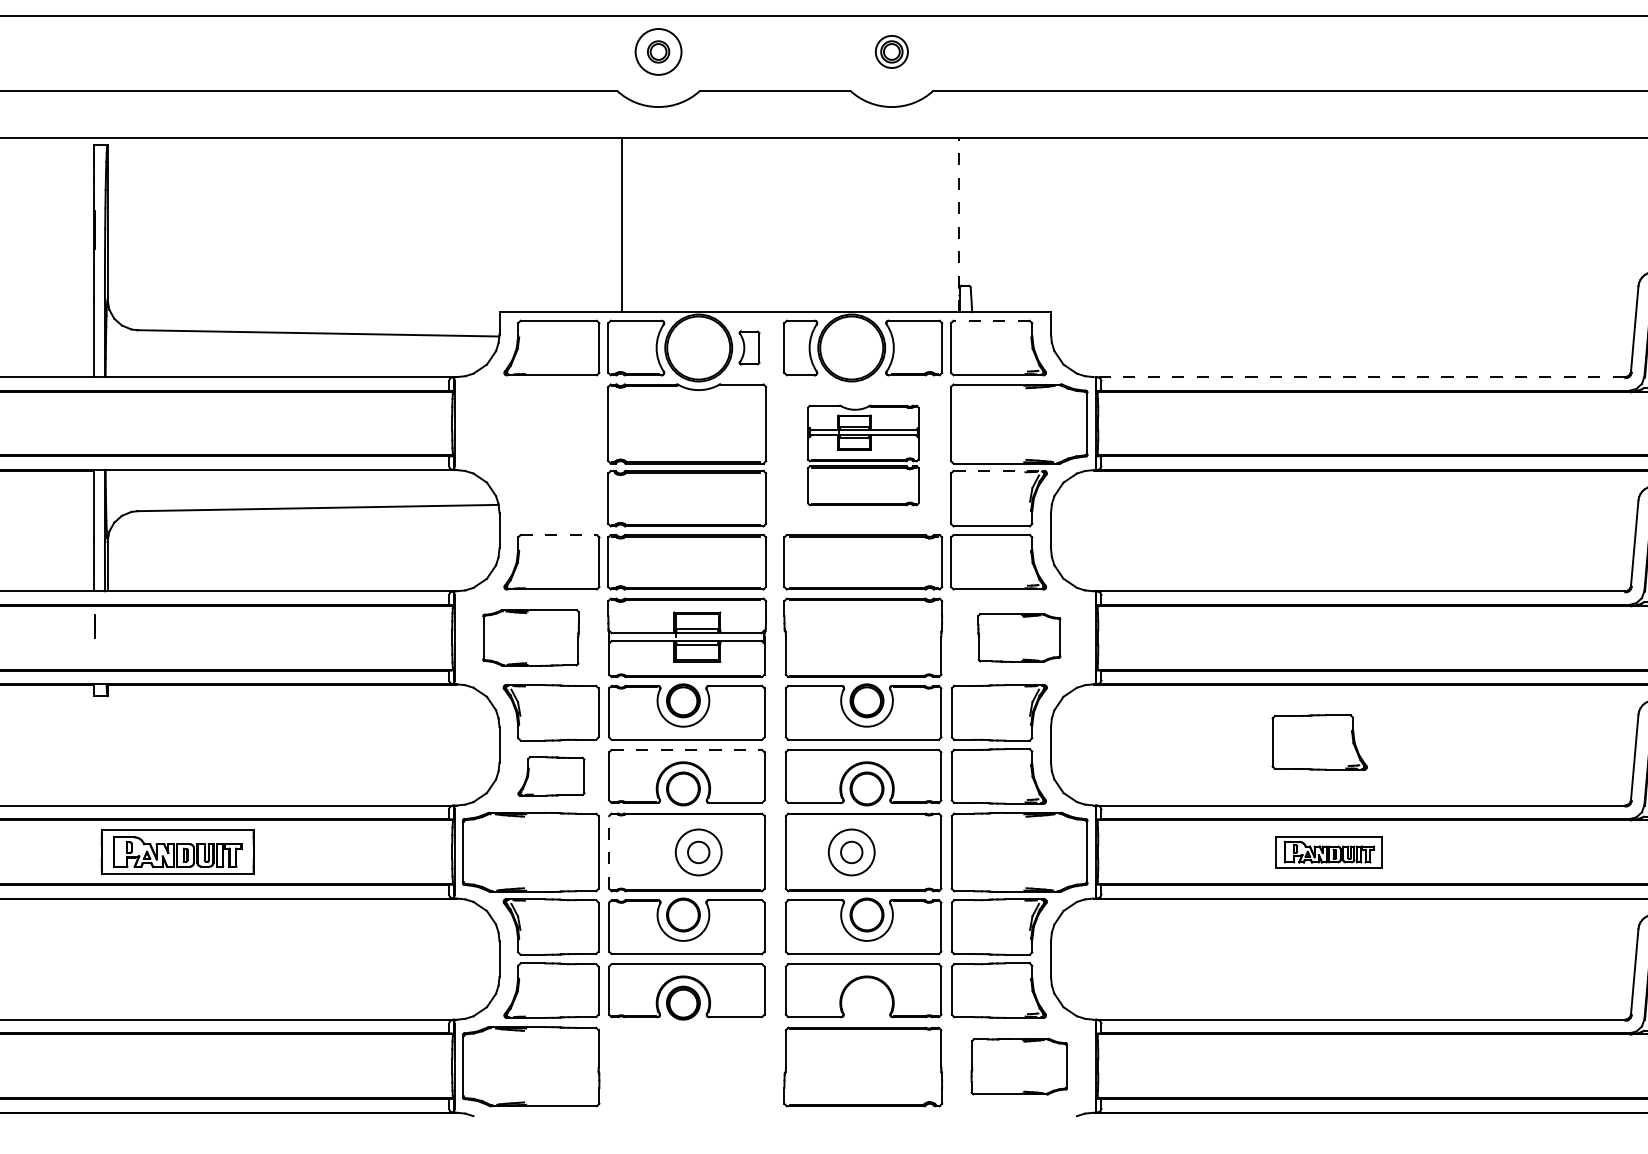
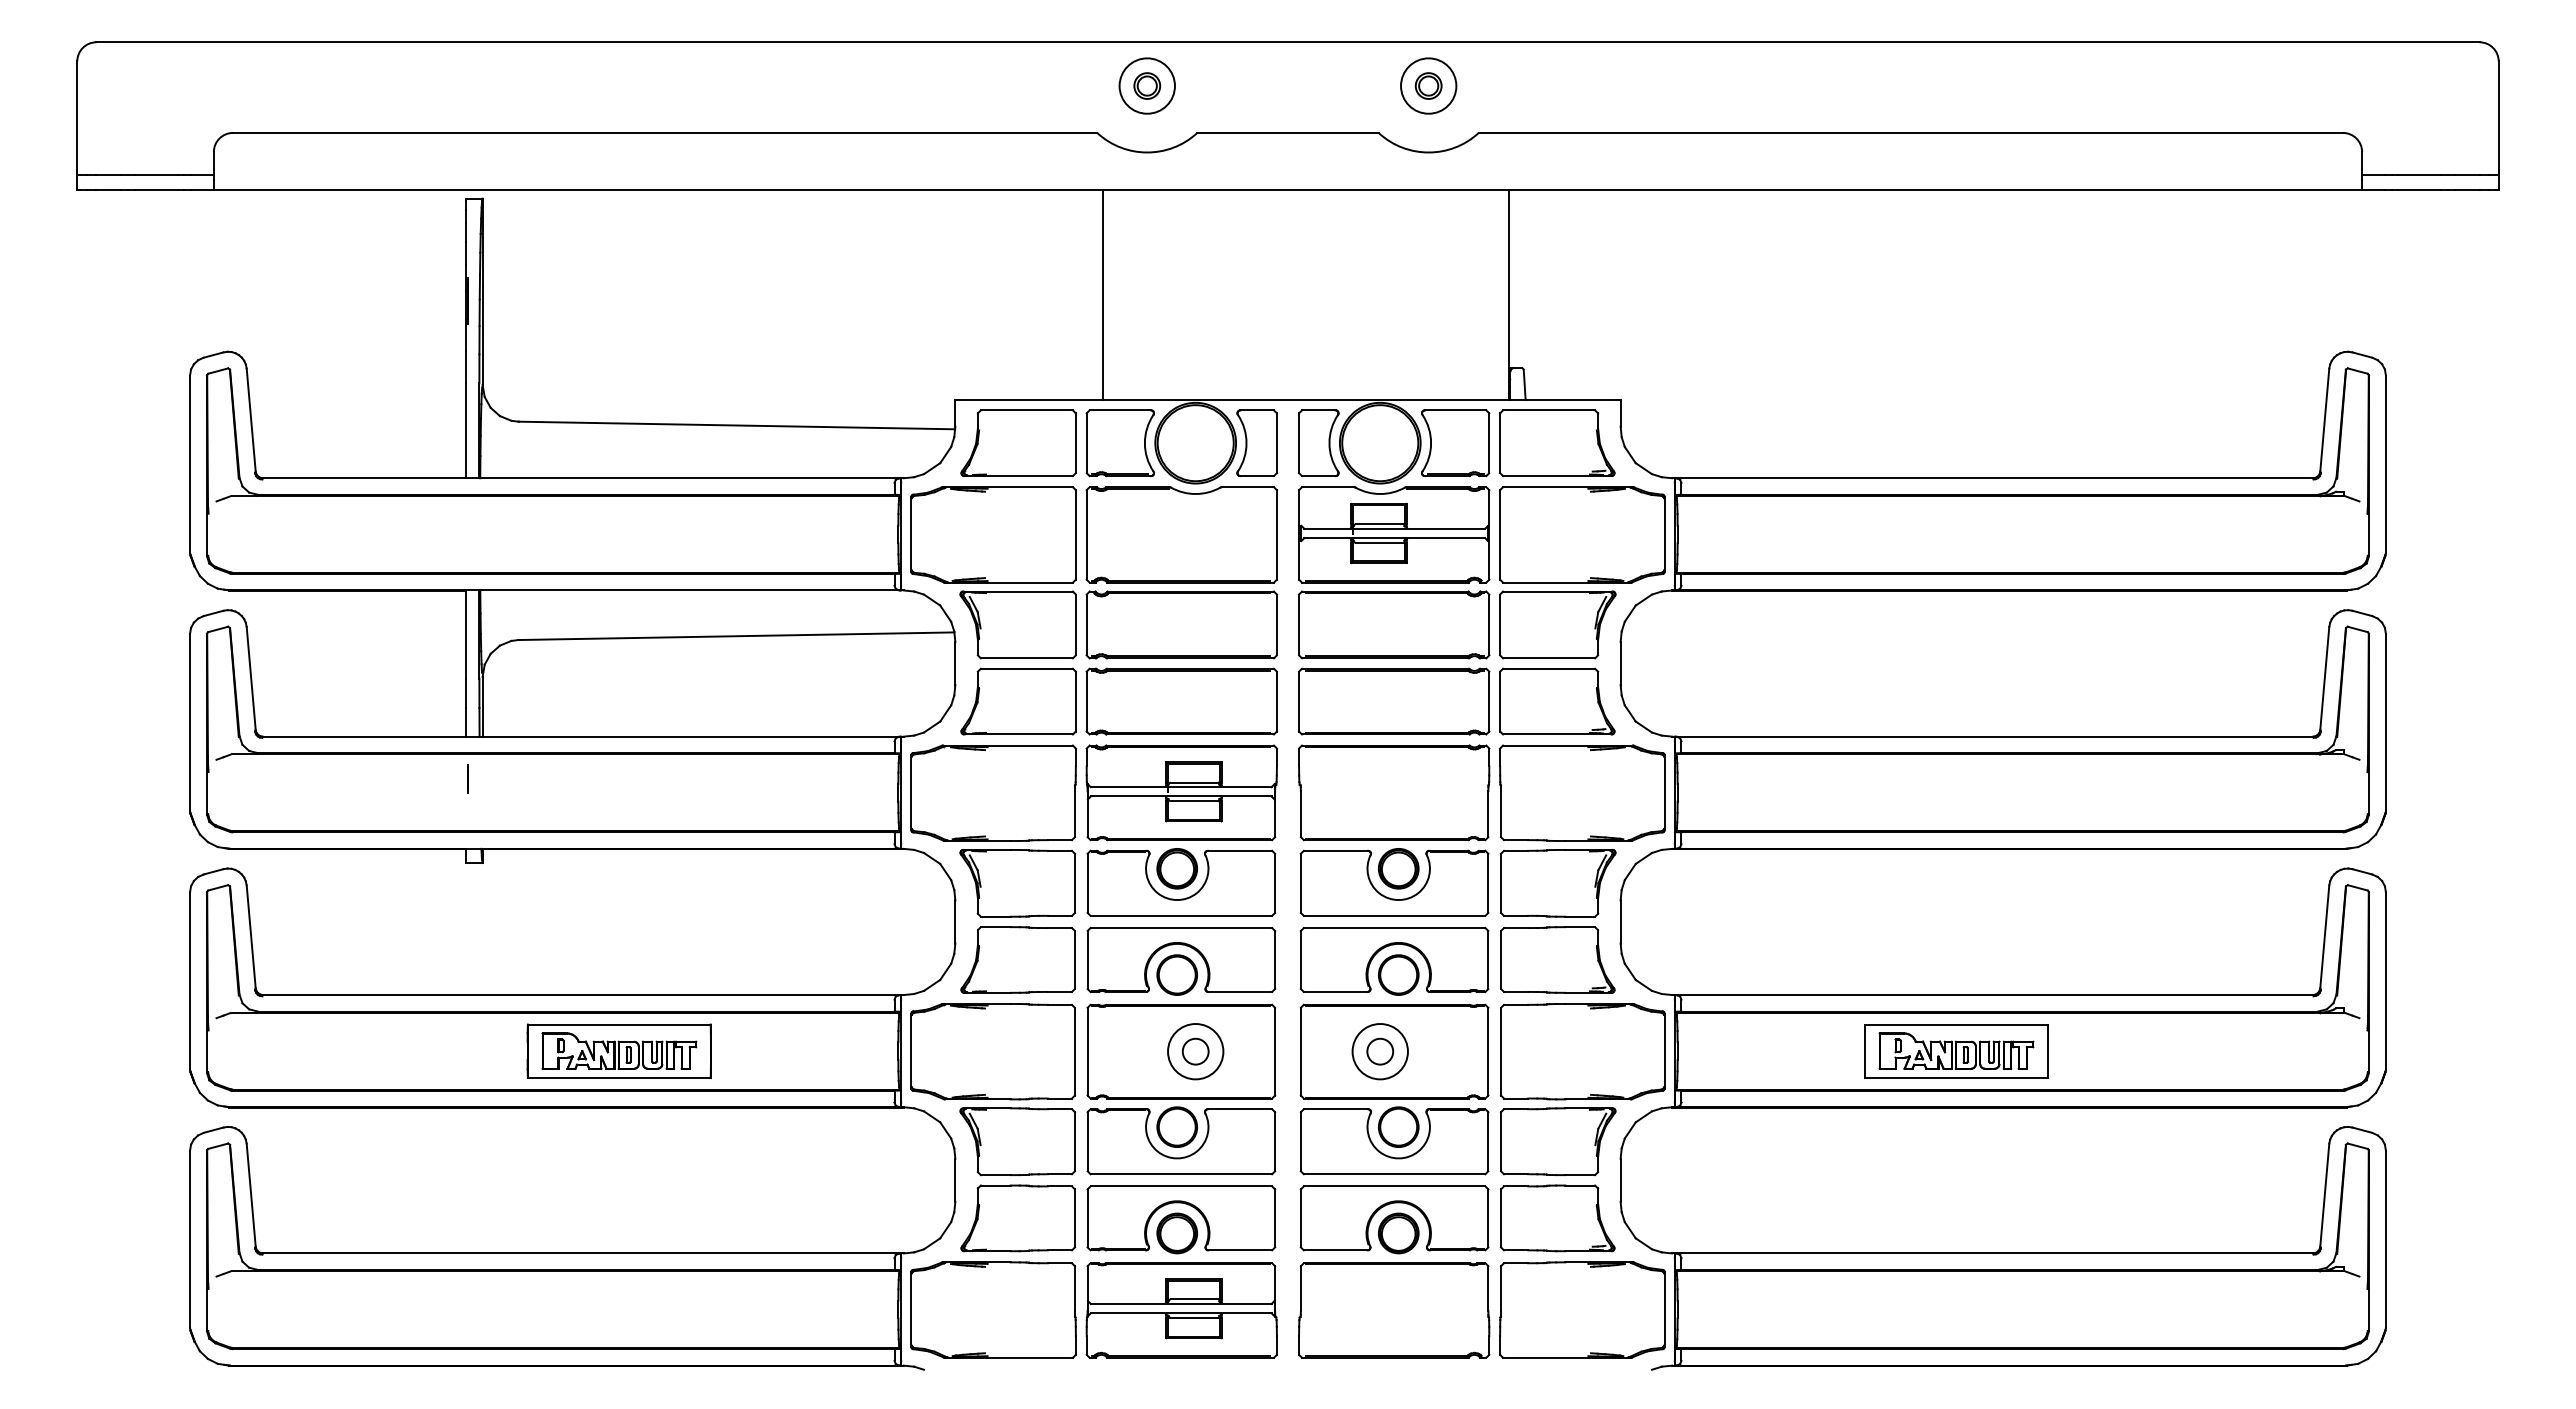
circle: (891, 51) -> (1428, 85), size x1.43
line: (958, 225) -> (1509, 295), dashed -> solid
line: (991, 320) -> (1548, 410), dashed -> solid
part: (749, 347) -> (1256, 442), size x1.67
line: (1359, 377) -> (1992, 478), dashed -> solid
part: (531, 455) -> (993, 572), added
part: (863, 455) -> (1394, 572), size x1.43
line: (998, 470) -> (1557, 591), dashed -> solid
line: (559, 534) -> (1027, 668), dashed -> solid
part: (531, 637) -> (993, 792), size x1.43
part: (1019, 637) -> (1582, 792), size x1.67
part: (1319, 742) -> (1944, 918), removed
line: (686, 750) -> (1181, 928), dashed -> solid
part: (551, 776) -> (1017, 959), size x1.43
part: (177, 851) -> (618, 1050), moved
line: (609, 852) -> (1087, 1051), dashed -> solid
part: (1329, 852) -> (1956, 1051), size x1.43
part: (866, 1003) -> (1398, 1233), added
part: (1019, 1066) -> (1582, 1309), size x1.43
part: (686, 1067) -> (1181, 1310), added

